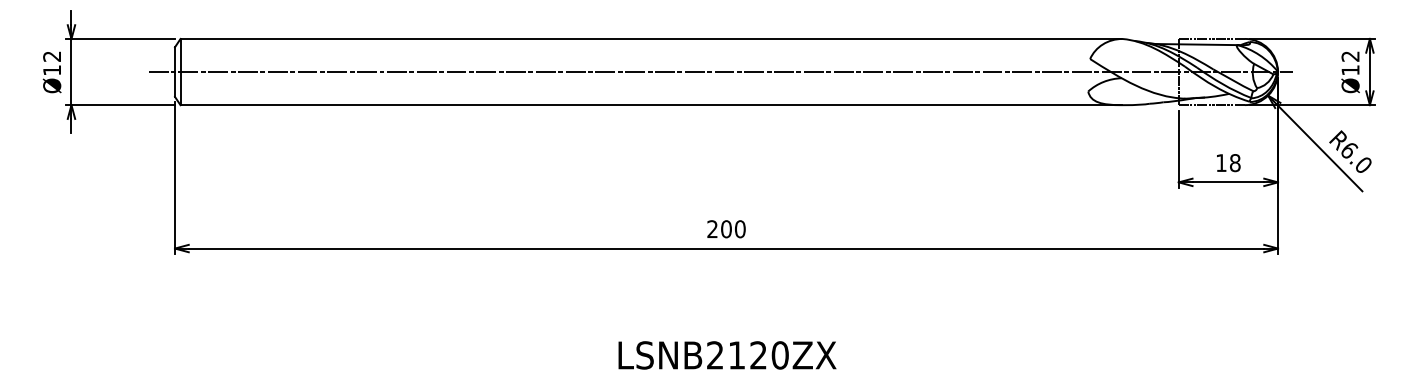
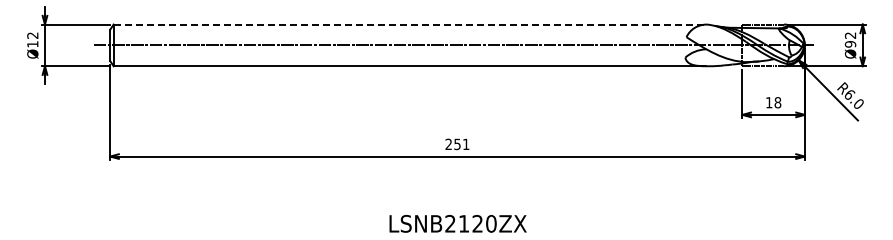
line: (651, 38) -> (410, 24), solid -> dashed
text: (1350, 70) -> (850, 44), Ø12 -> Ø92
text: (732, 229) -> (461, 144), 200 -> 251

